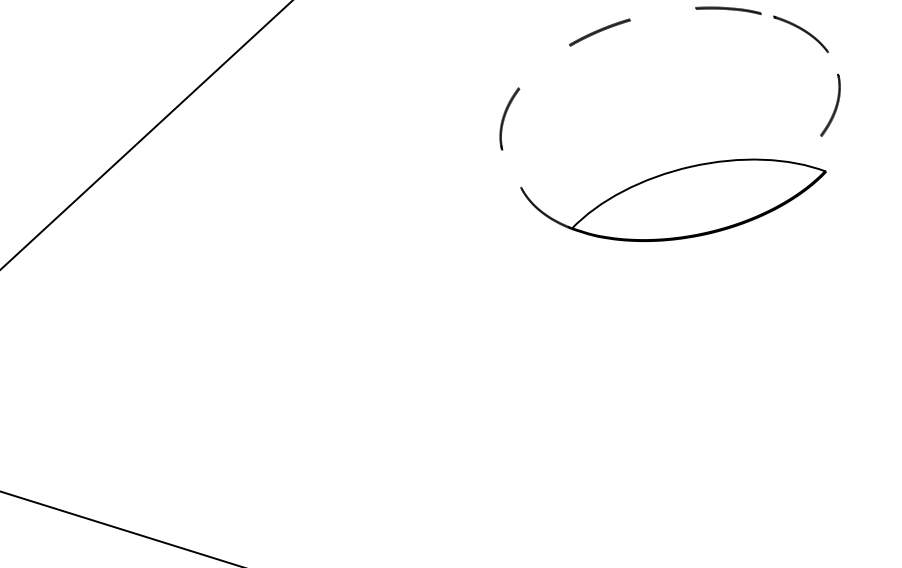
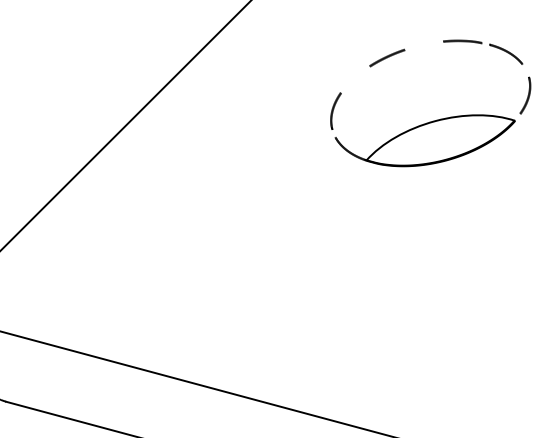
part: (671, 198) -> (424, 140), moved

